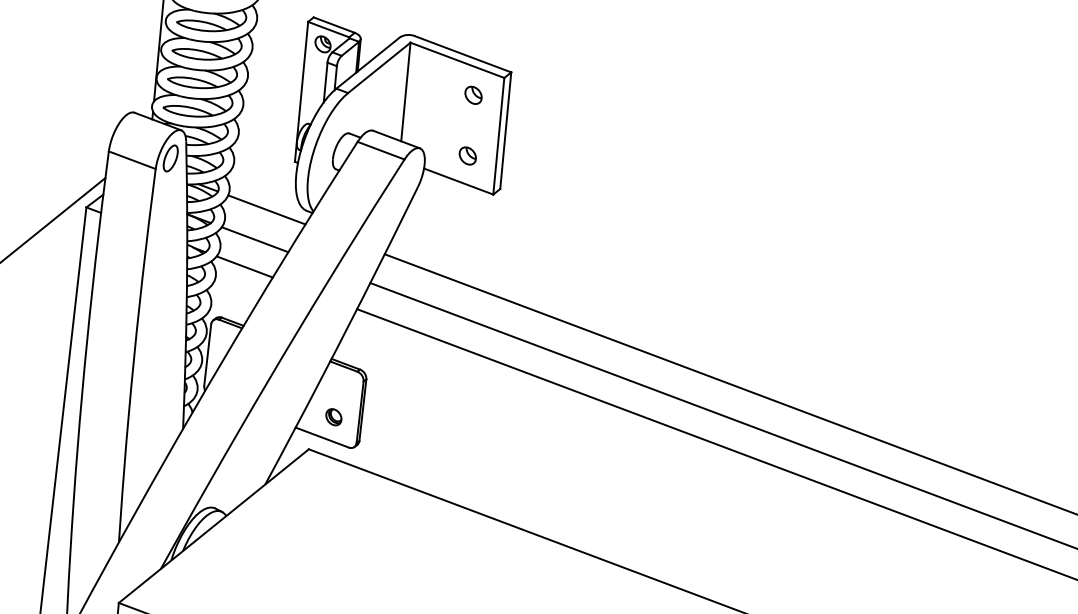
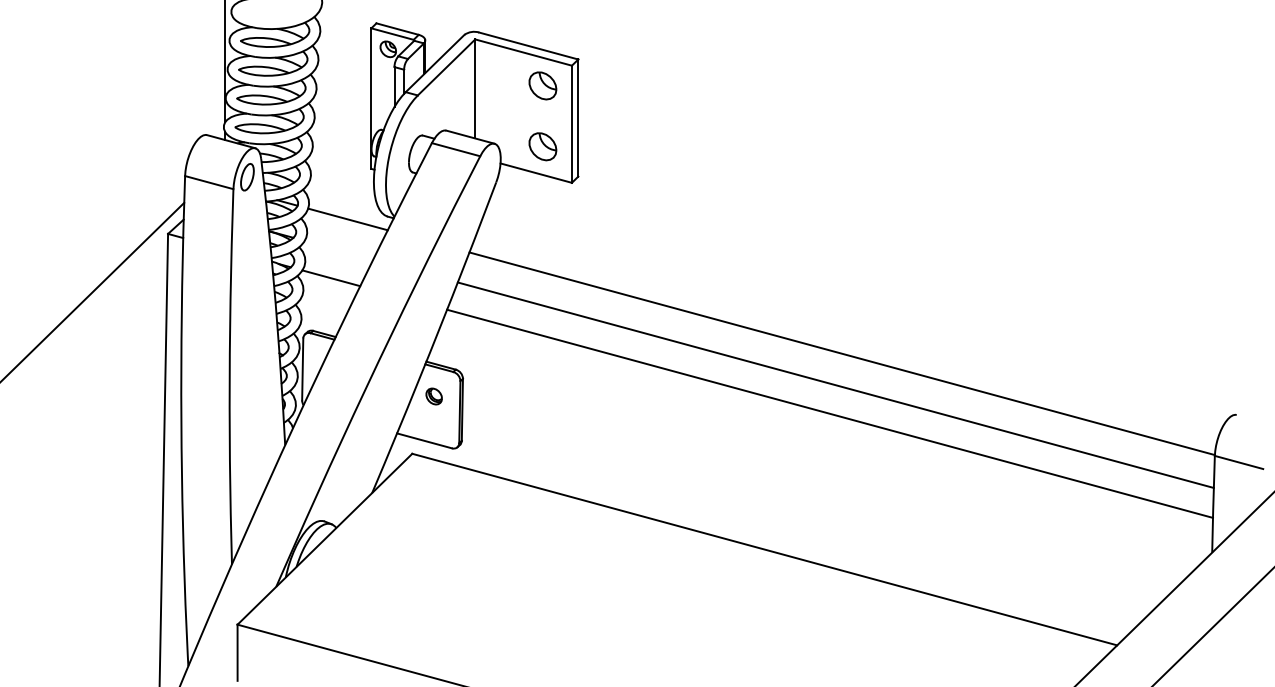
part: (473, 94) -> (542, 85), size x1.6
part: (467, 155) -> (542, 146), size x1.6
line: (254, 238) -> (338, 249), removed
part: (333, 417) -> (433, 396), moved

